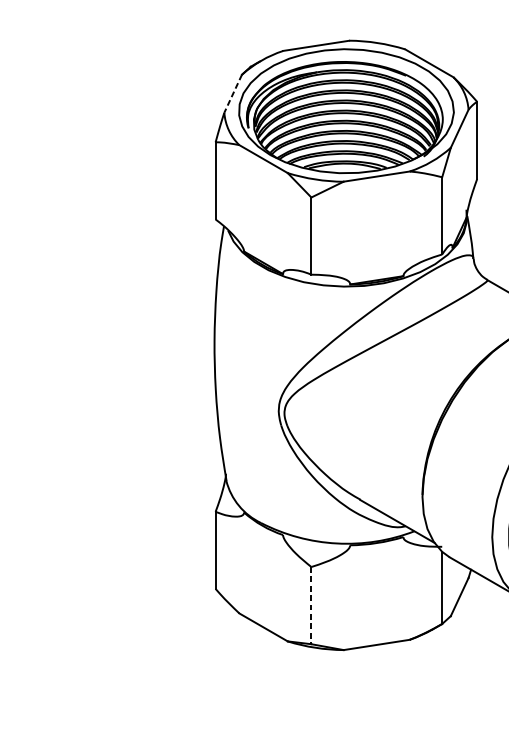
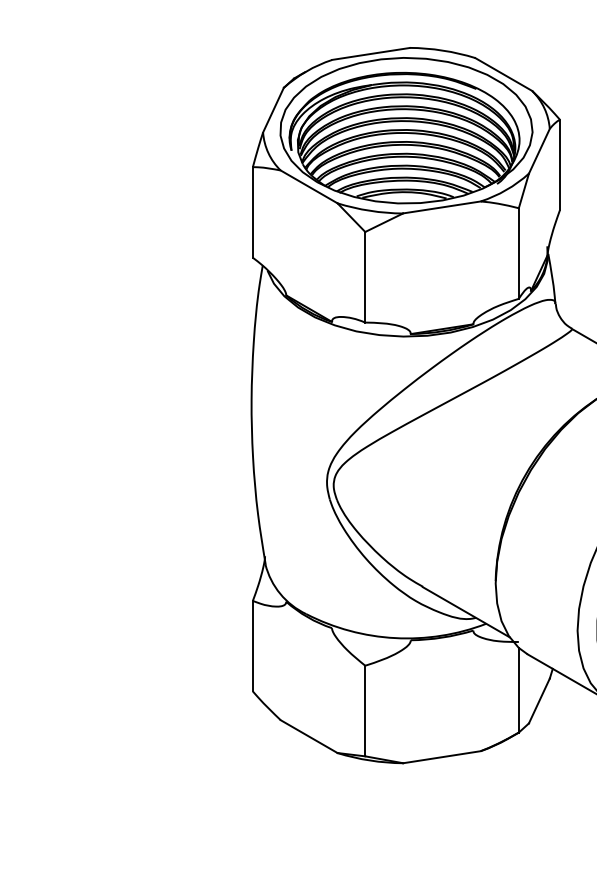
line: (233, 94) -> (273, 110), dashed -> solid
line: (311, 606) -> (365, 711), dashed -> solid

